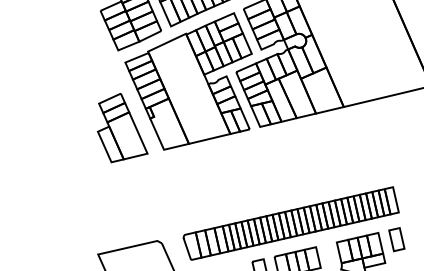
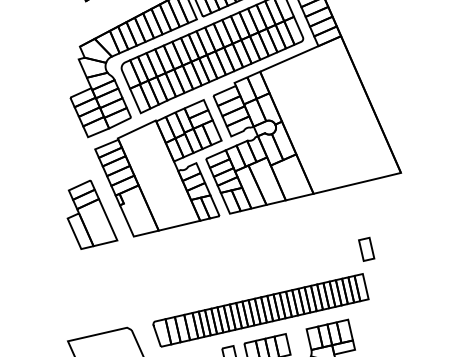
part: (396, 238) -> (366, 248), moved

